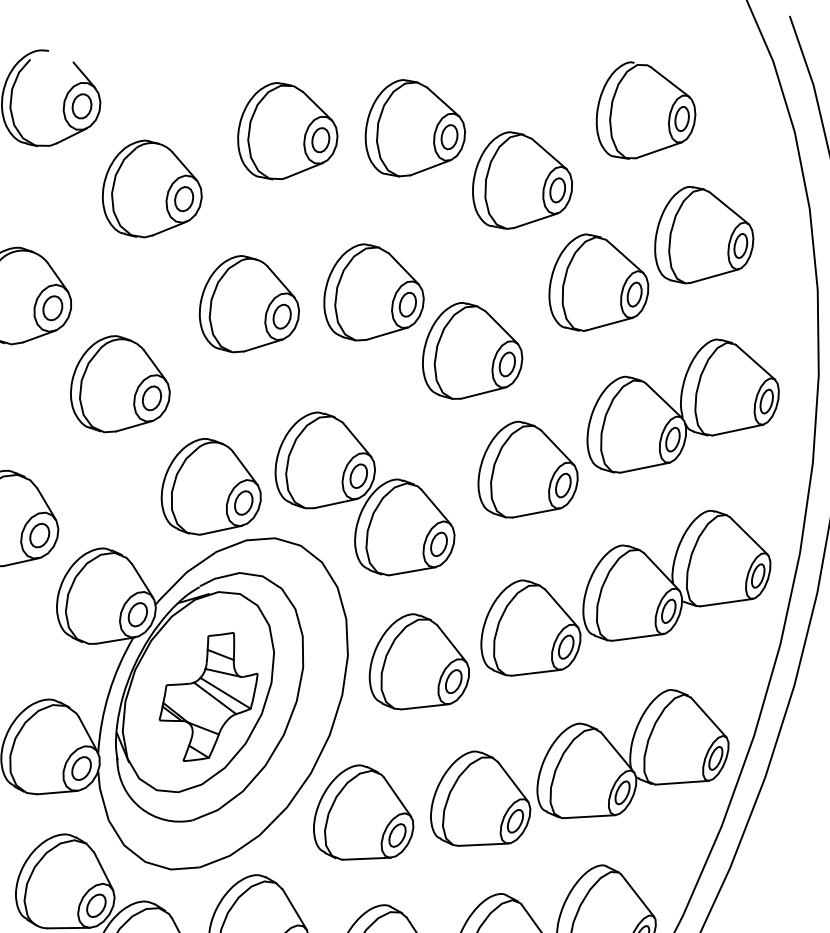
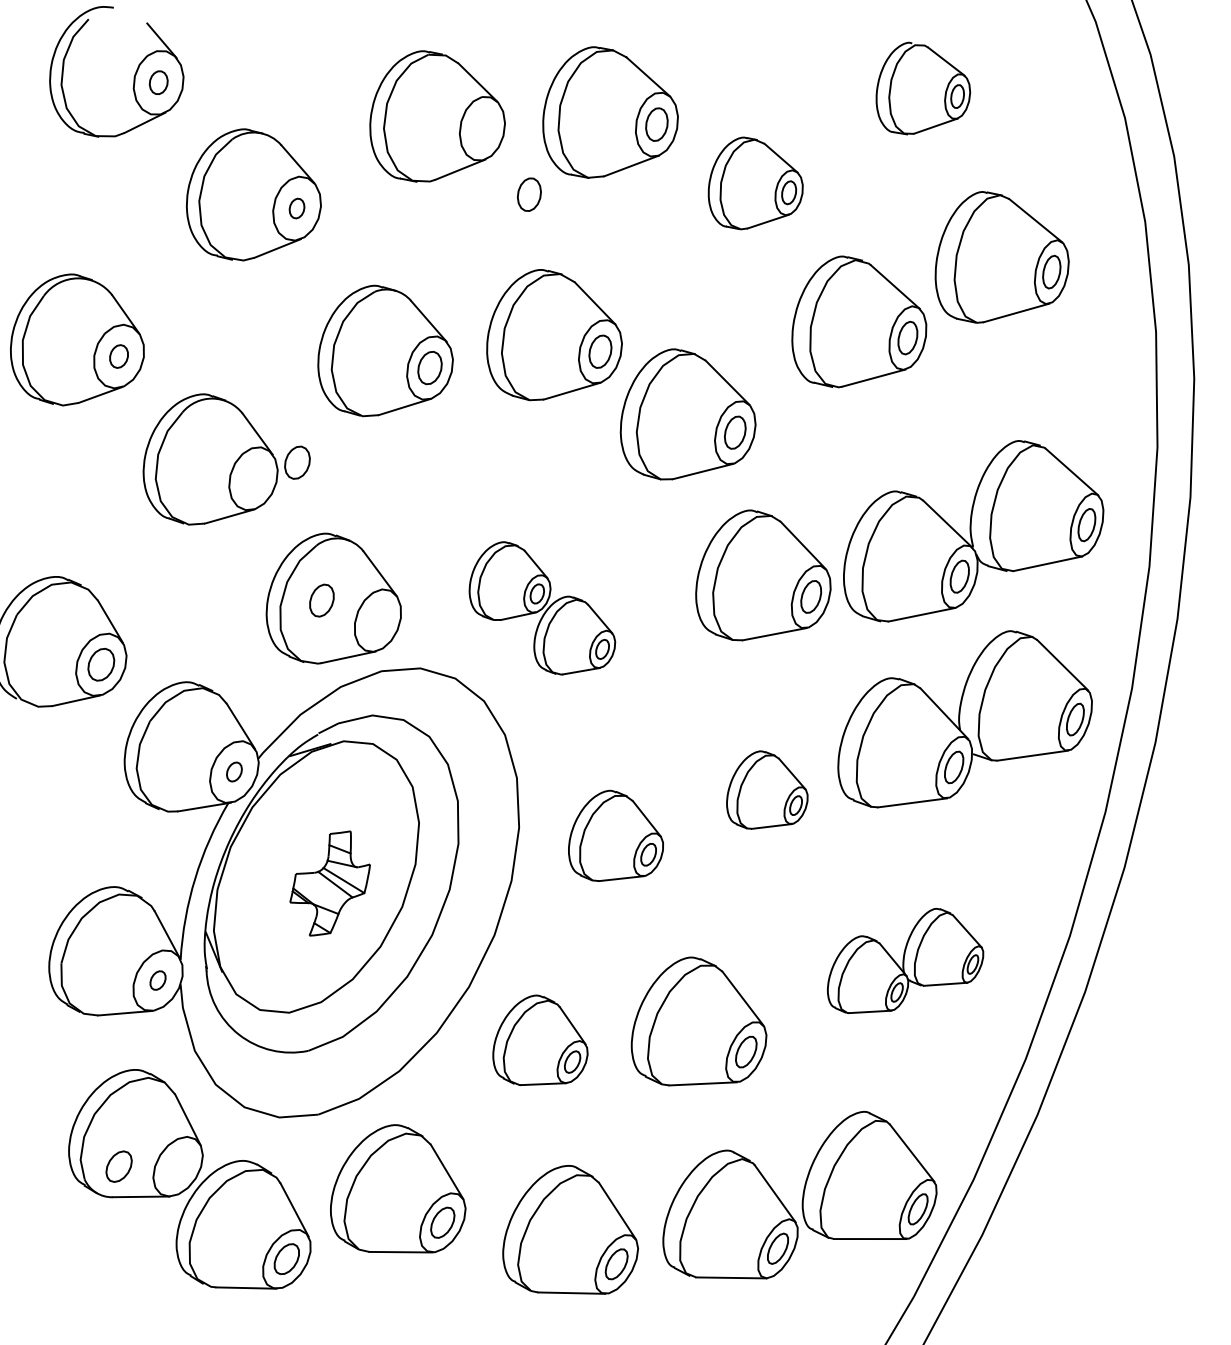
part: (81, 106) -> (158, 82), size x0.7
part: (646, 110) -> (923, 88), size x0.7
part: (320, 140) -> (528, 194), moved
part: (522, 180) -> (755, 183), size x0.7
part: (183, 199) -> (296, 208), size x0.6
part: (52, 308) -> (118, 356), size x0.7
part: (151, 398) -> (297, 462), moved
part: (683, 406) -> (973, 531), moved
part: (365, 494) -> (542, 608), size x0.6
part: (243, 502) -> (321, 600), moved
part: (137, 614) -> (234, 771), size x0.6
part: (531, 627) -> (767, 789), size x0.6
part: (419, 661) -> (615, 835), size x0.7
part: (208, 696) -> (329, 883), size x0.6
part: (632, 753) -> (905, 960), size x0.6
part: (81, 768) -> (157, 980), size x0.6
part: (363, 812) -> (540, 1040), size x0.7
part: (95, 905) -> (118, 1166), moved

